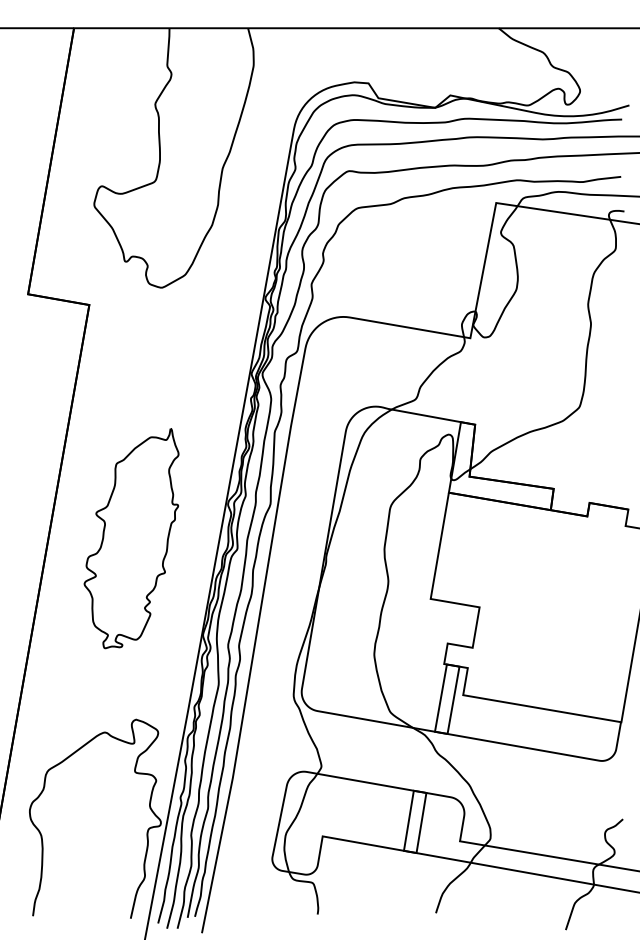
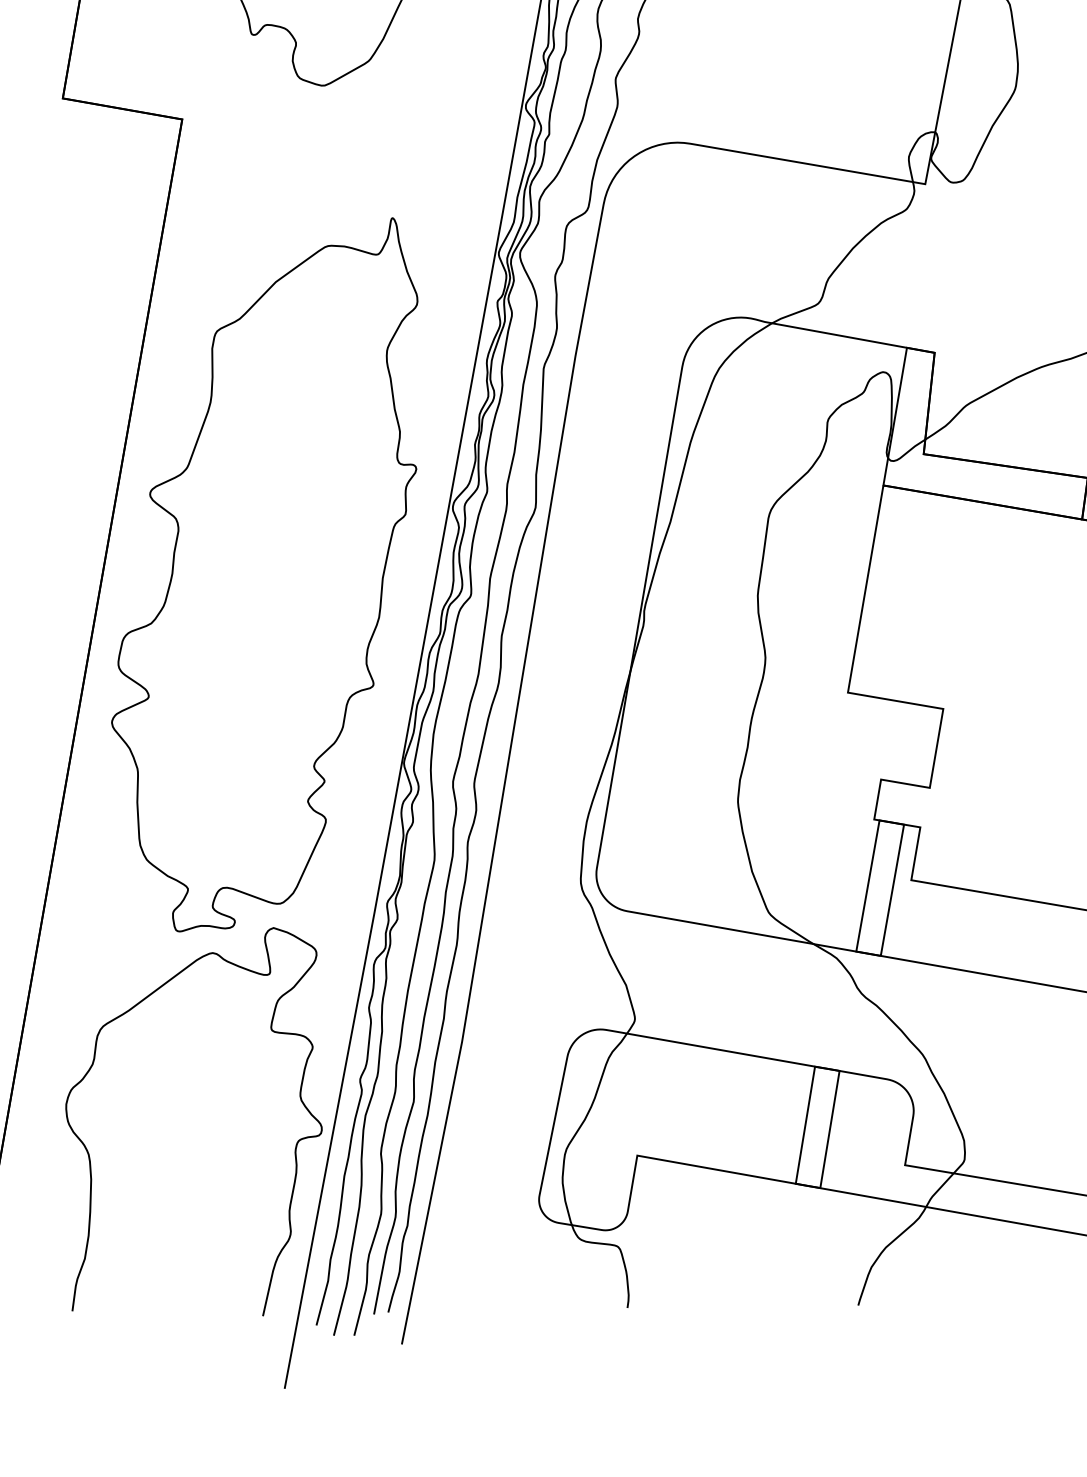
part: (131, 538) -> (264, 574), size x1.67

